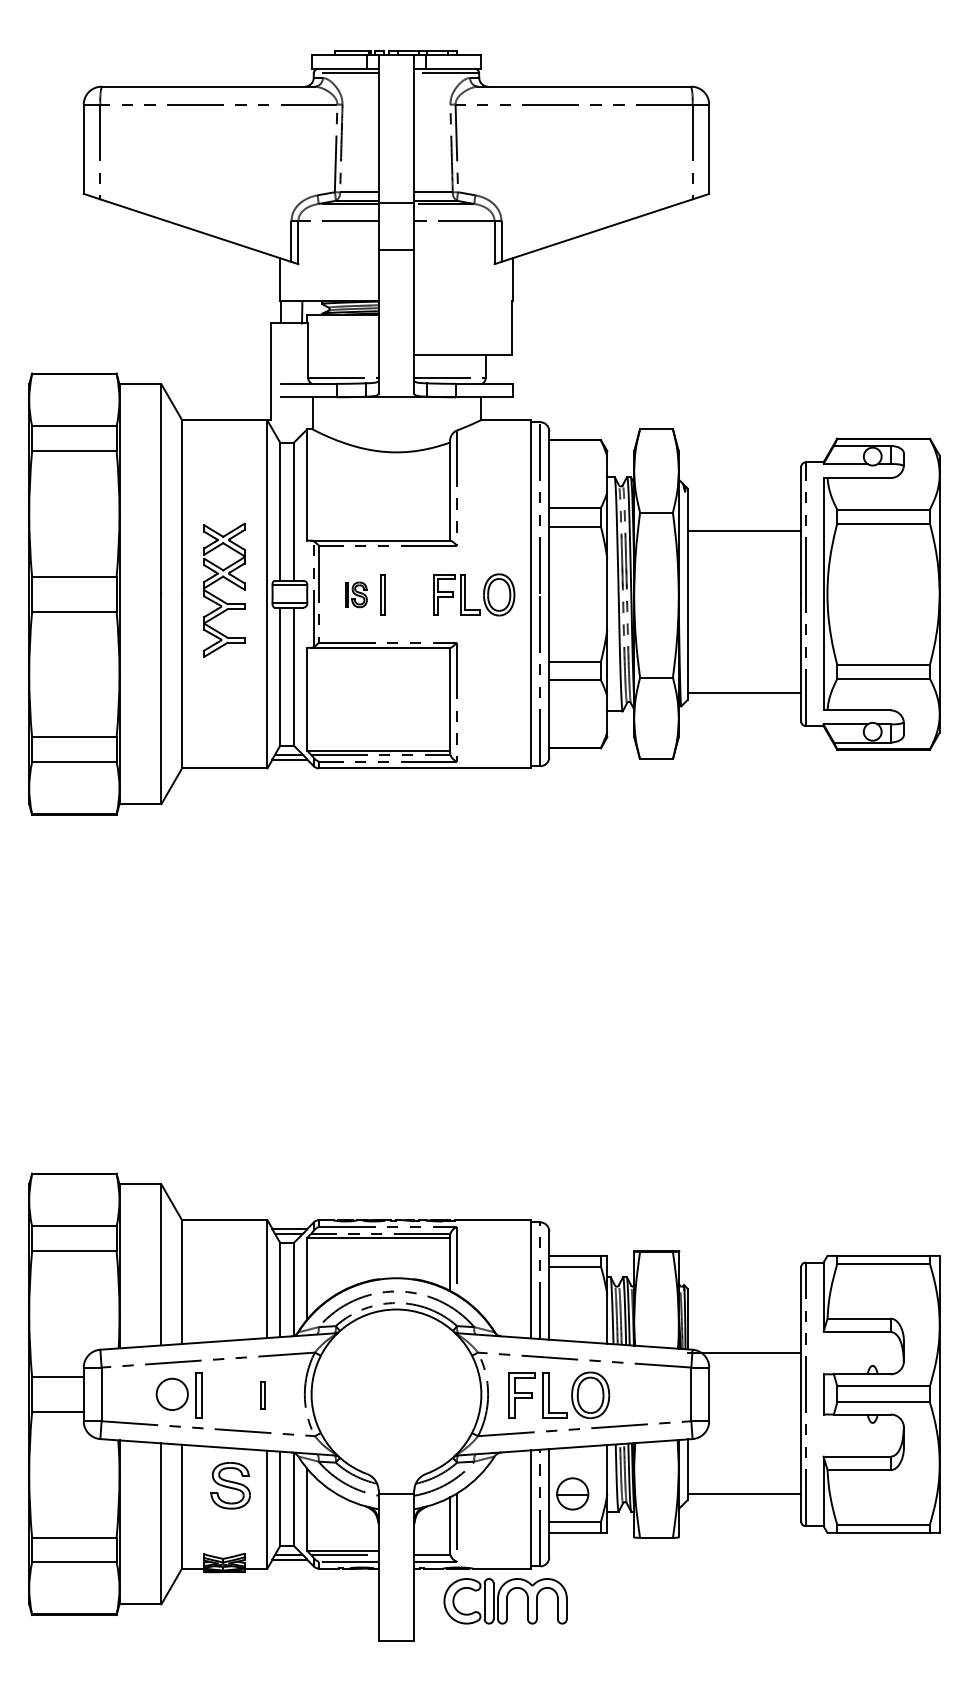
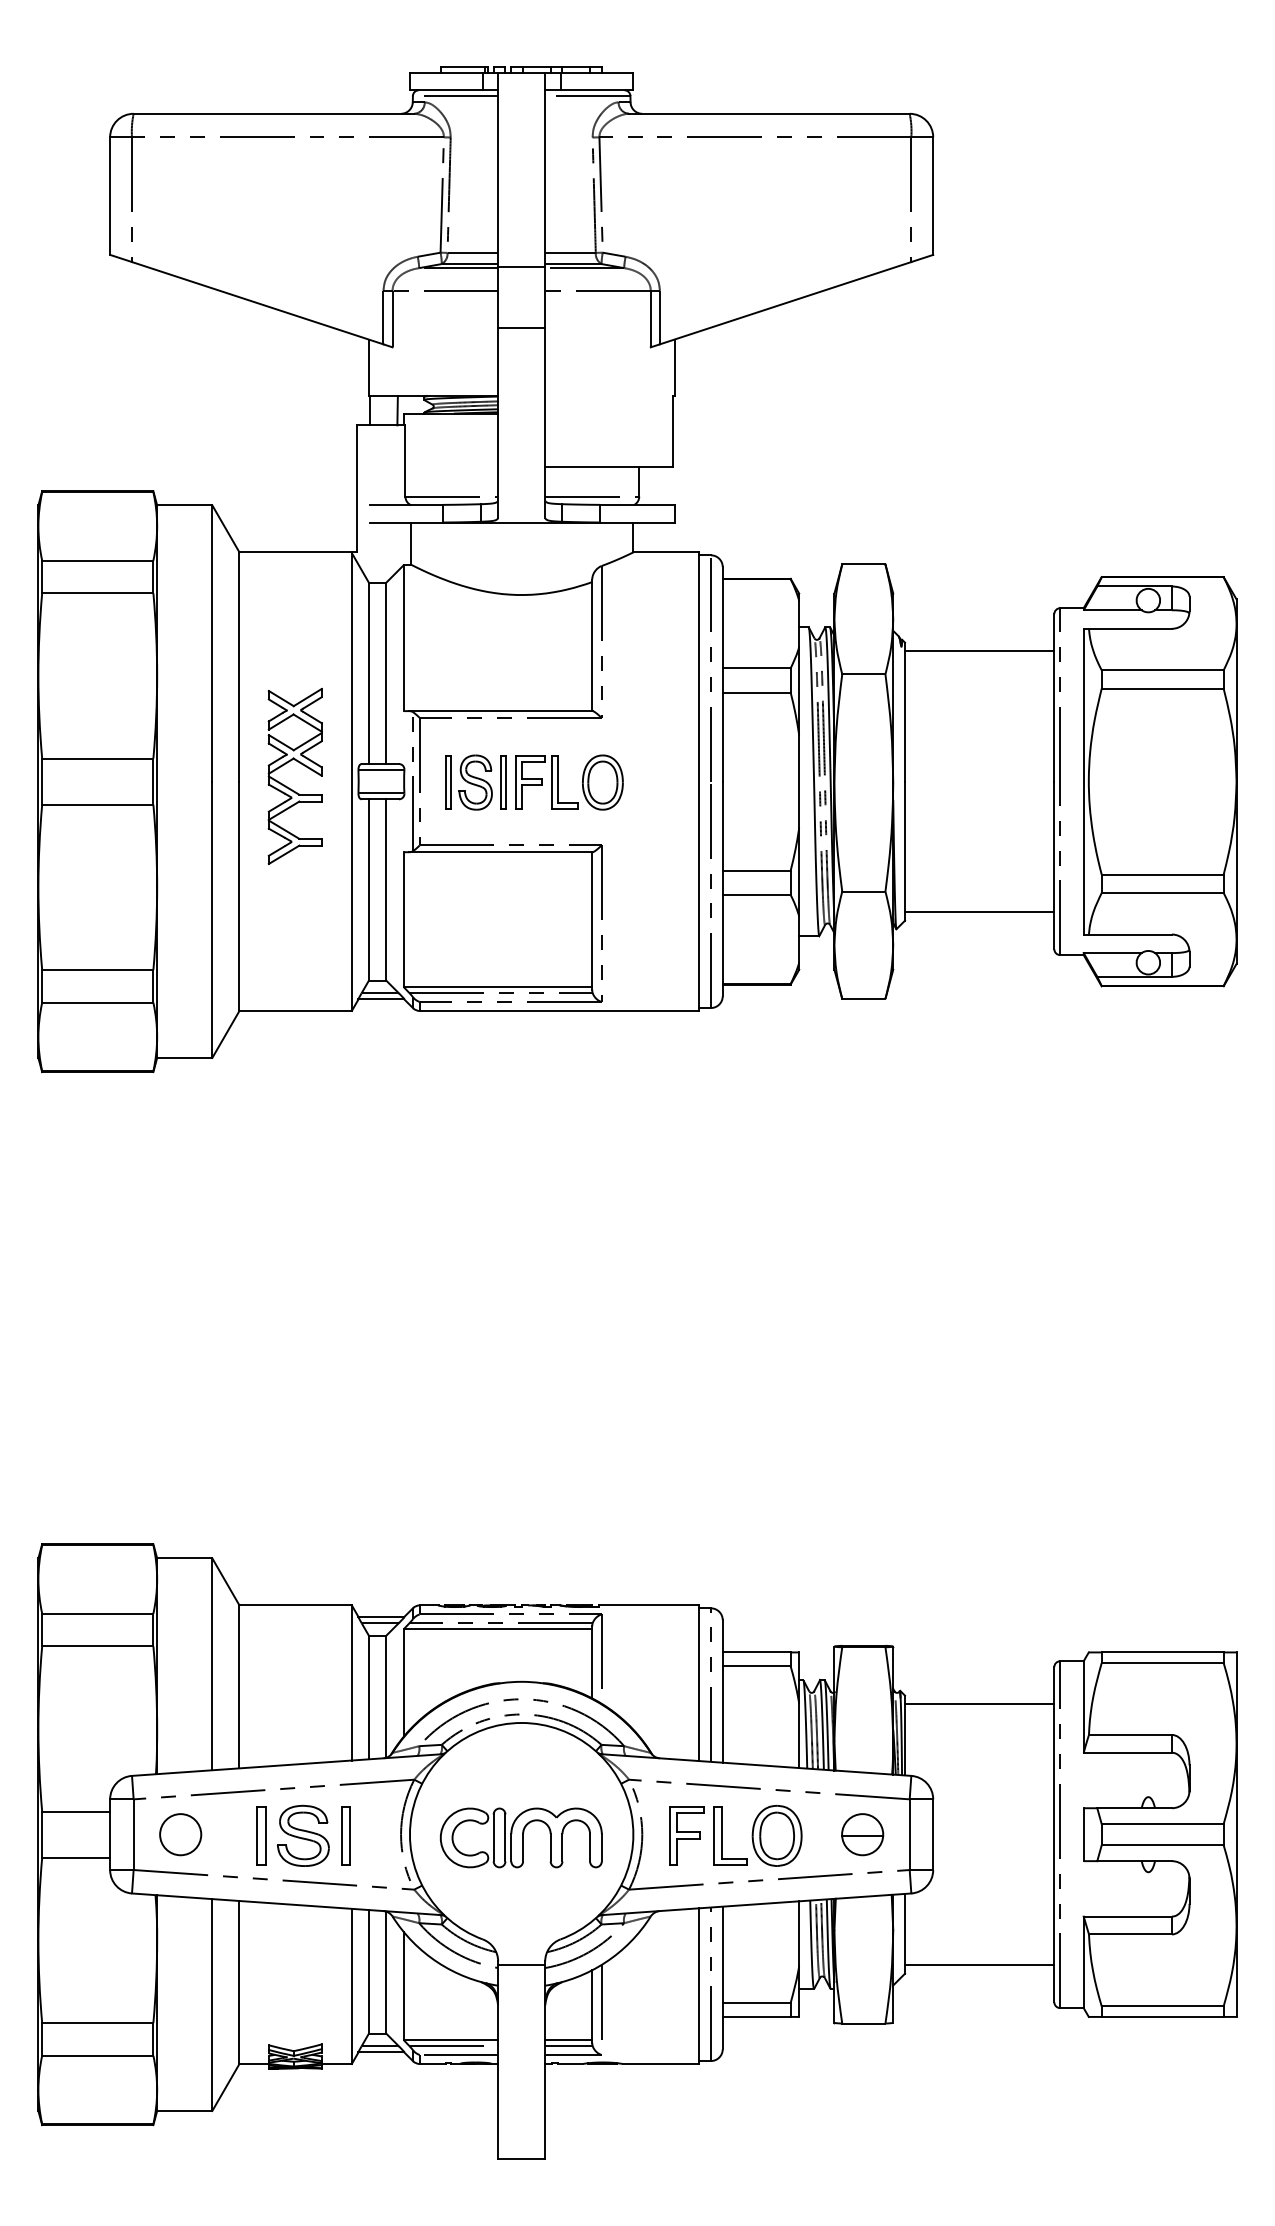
line: (744, 531) -> (979, 651), moved
part: (356, 594) -> (468, 782), size x1.67
part: (465, 594) -> (558, 782), moved
line: (744, 1353) -> (979, 1704), moved
circle: (172, 1394) -> (180, 1834), moved
part: (262, 1395) -> (345, 1835), size x1.67
part: (229, 1485) -> (302, 1835), moved
part: (572, 1493) -> (862, 1834), moved
line: (432, 1550) -> (568, 2040), added
part: (505, 1600) -> (520, 1837), moved

